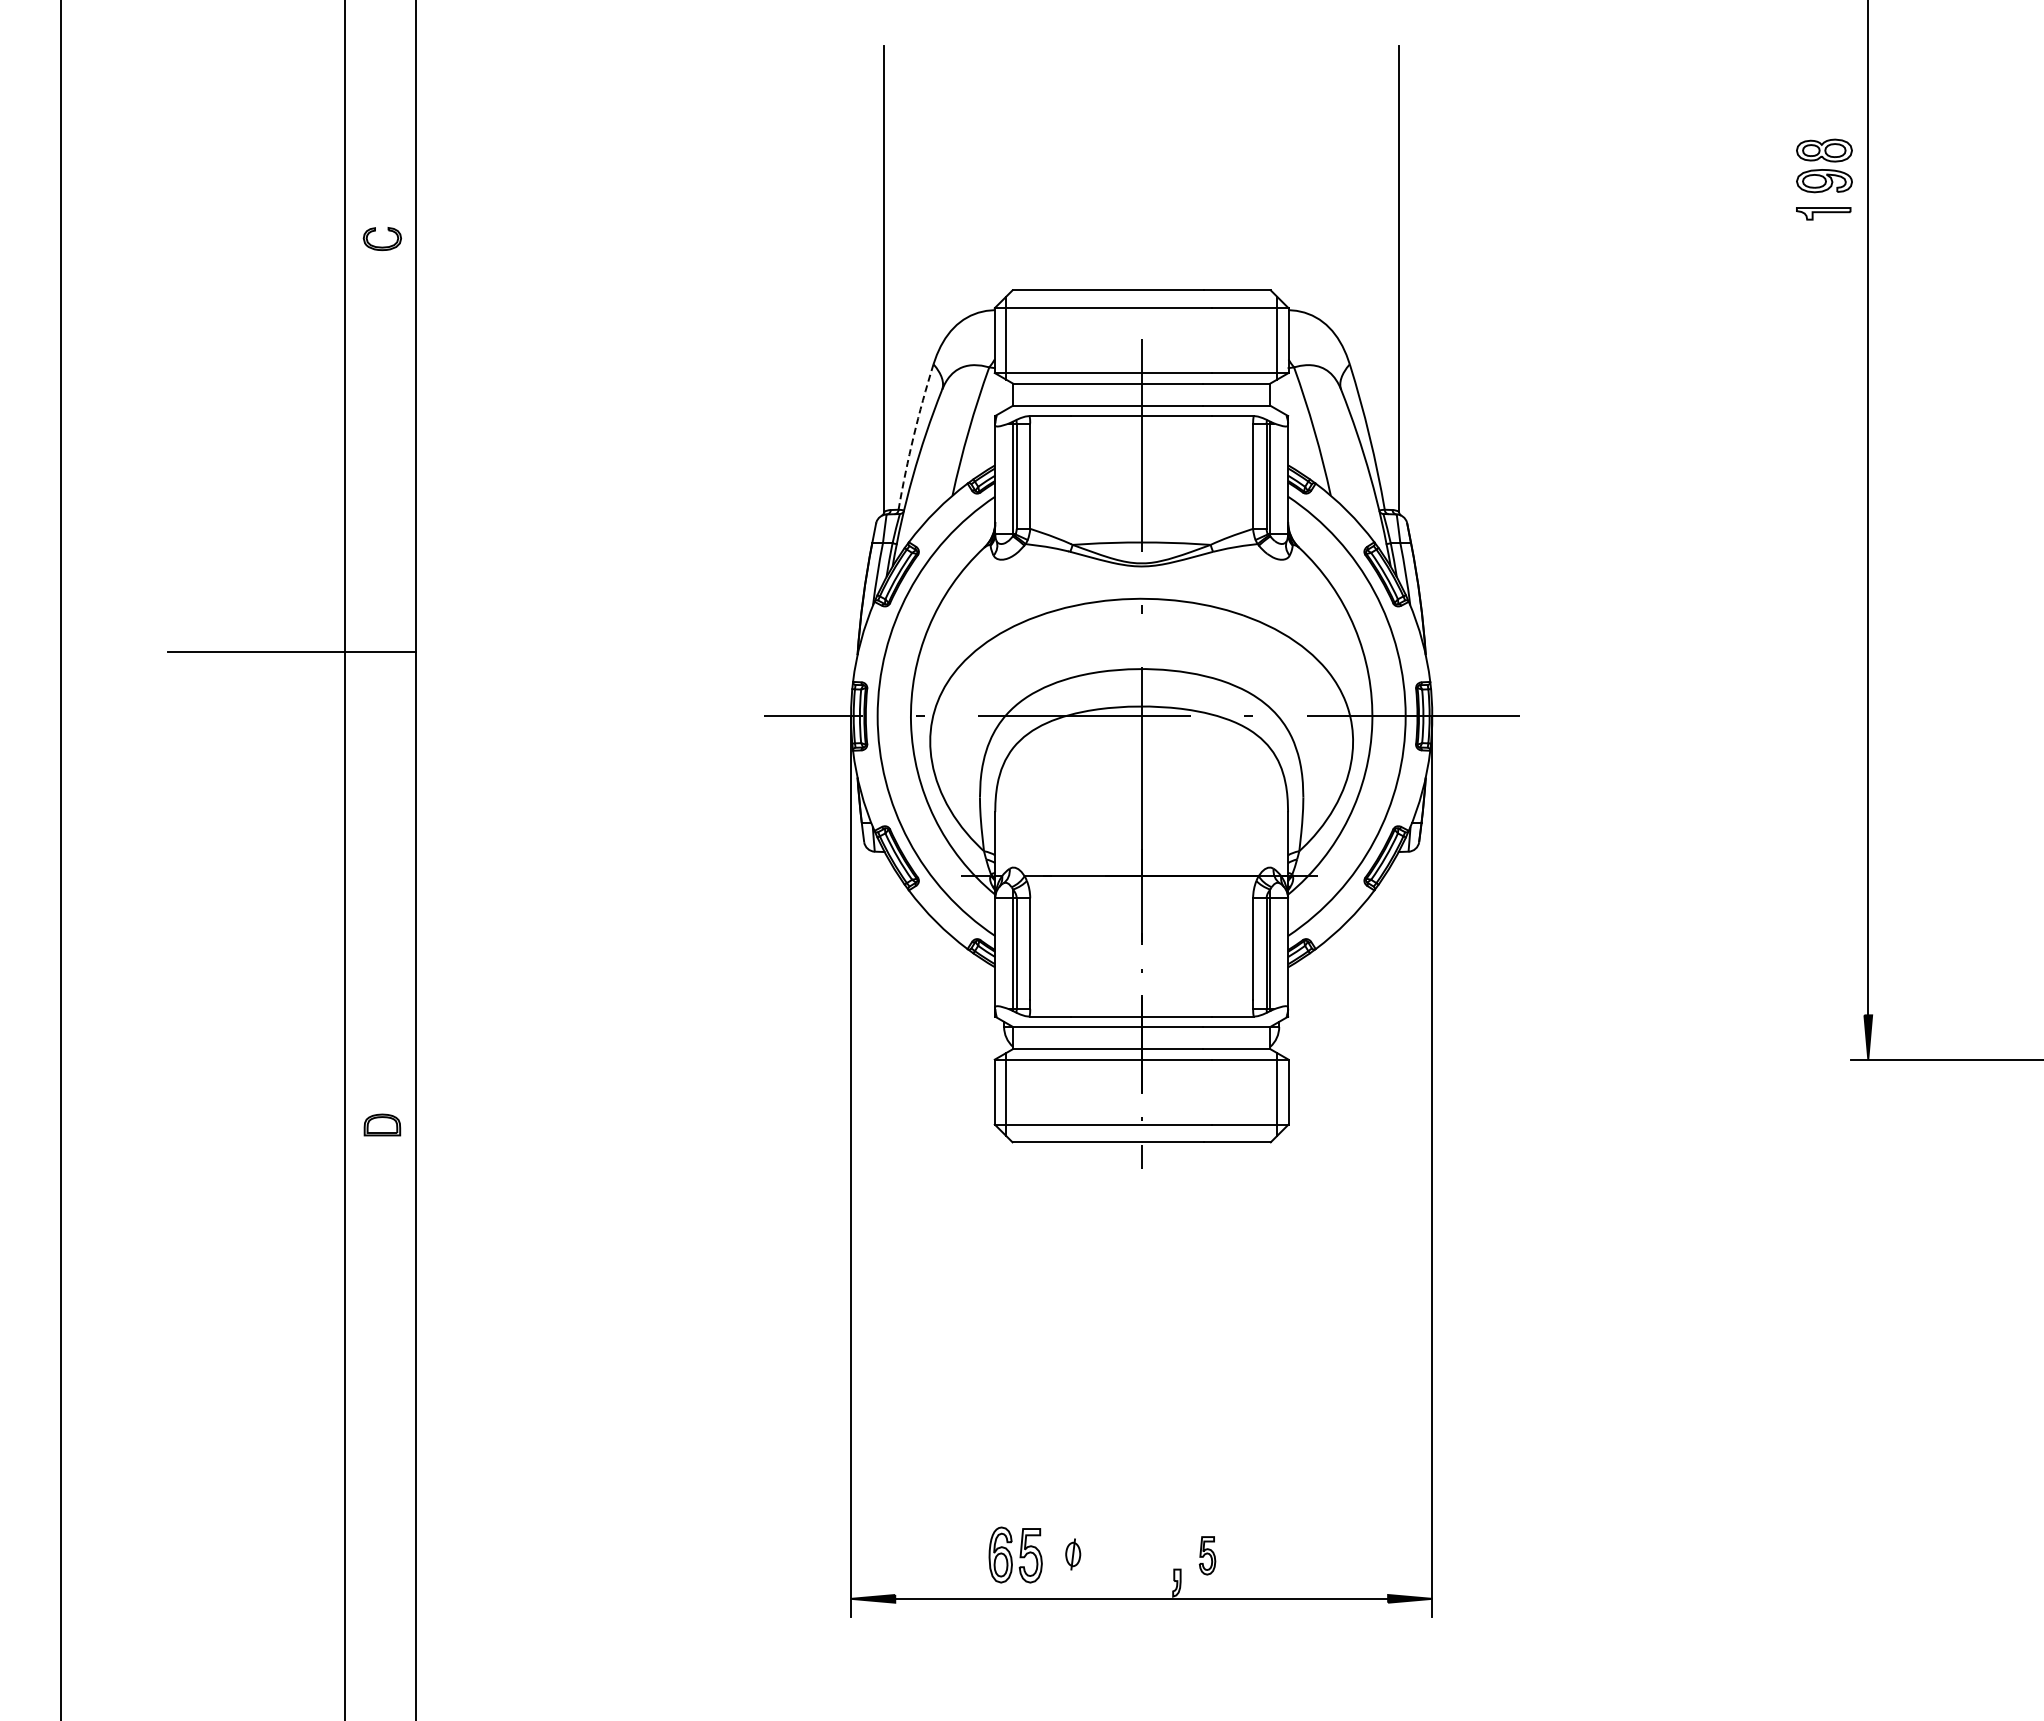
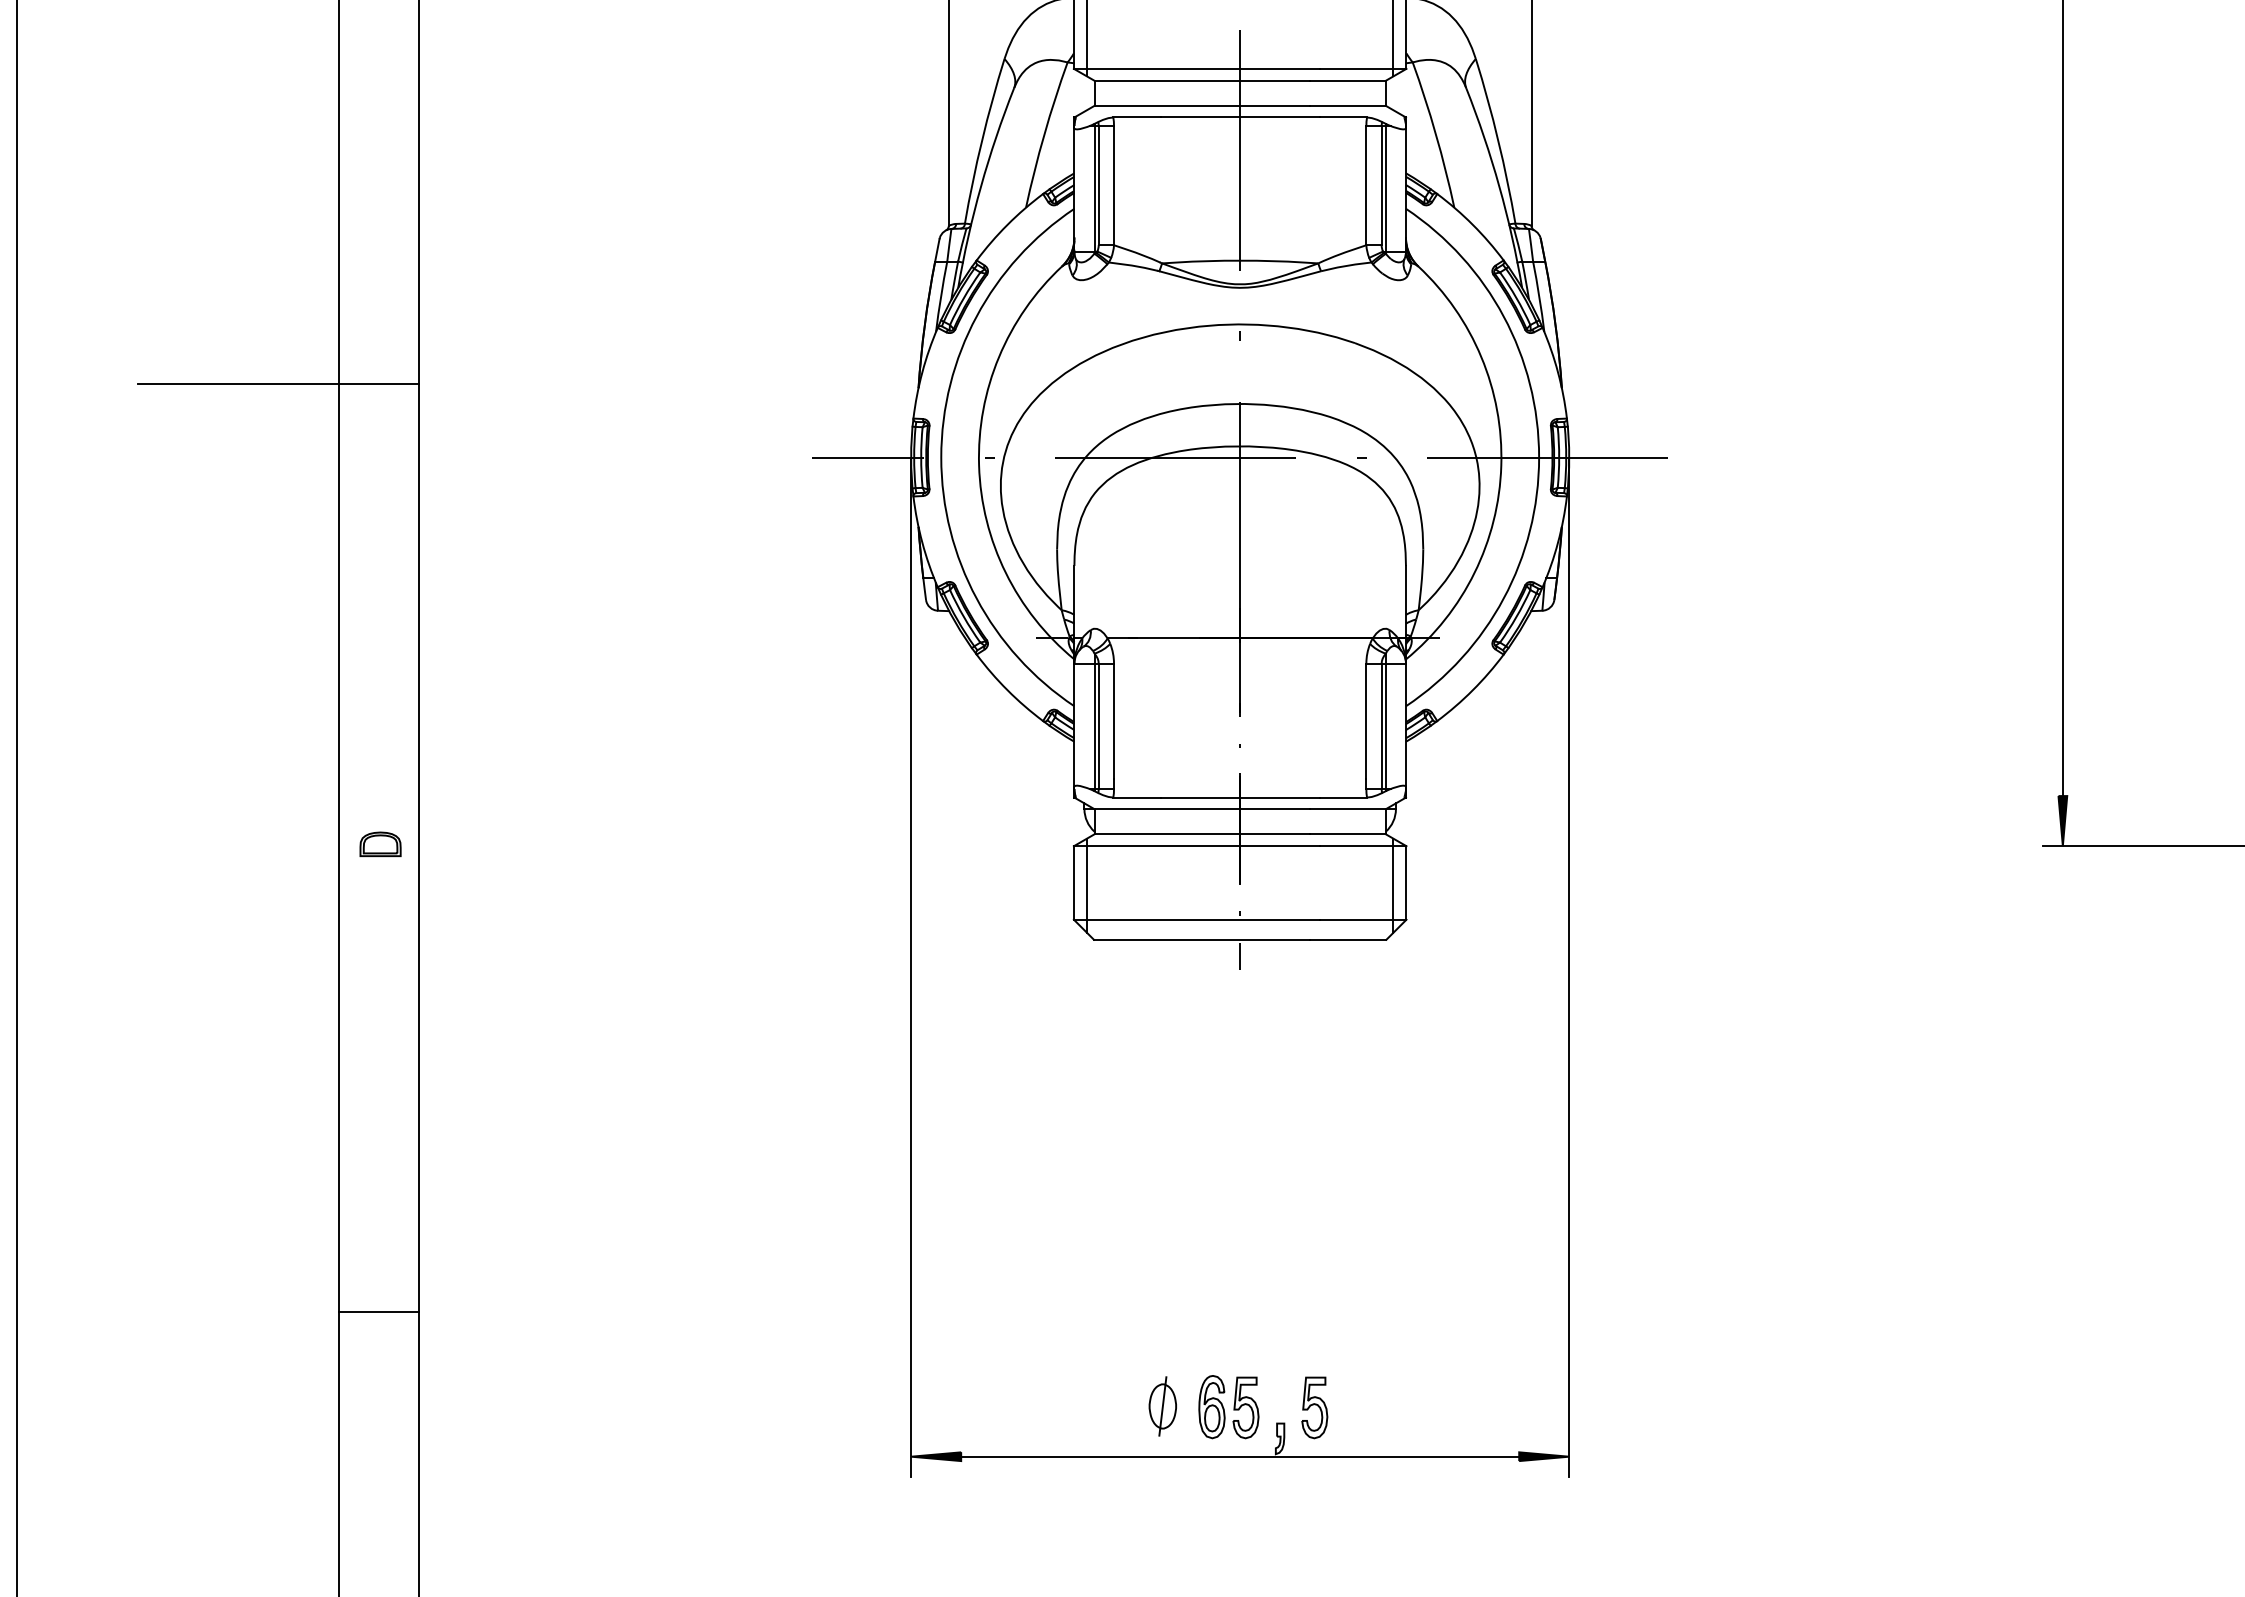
arc: (913, 436) -> (981, 140), dashed -> solid
part: (382, 1124) -> (380, 843), moved
line: (380, 1471) -> (378, 1312), added
part: (1015, 1554) -> (1228, 1406), moved
part: (1072, 1554) -> (1161, 1406), size x1.67
part: (1207, 1555) -> (1314, 1407), size x1.43

